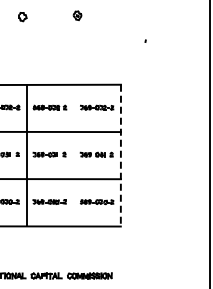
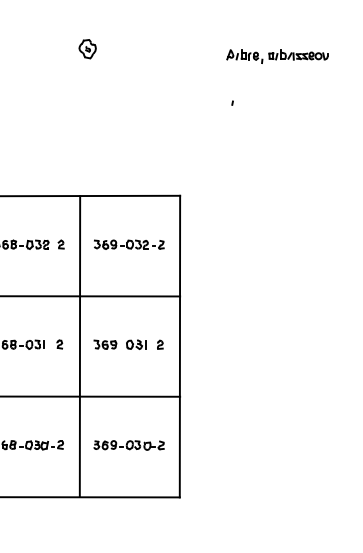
part: (166, 19) -> (276, 57), added
line: (73, 155) -> (79, 346), added
line: (120, 155) -> (179, 346), dashed -> solid

